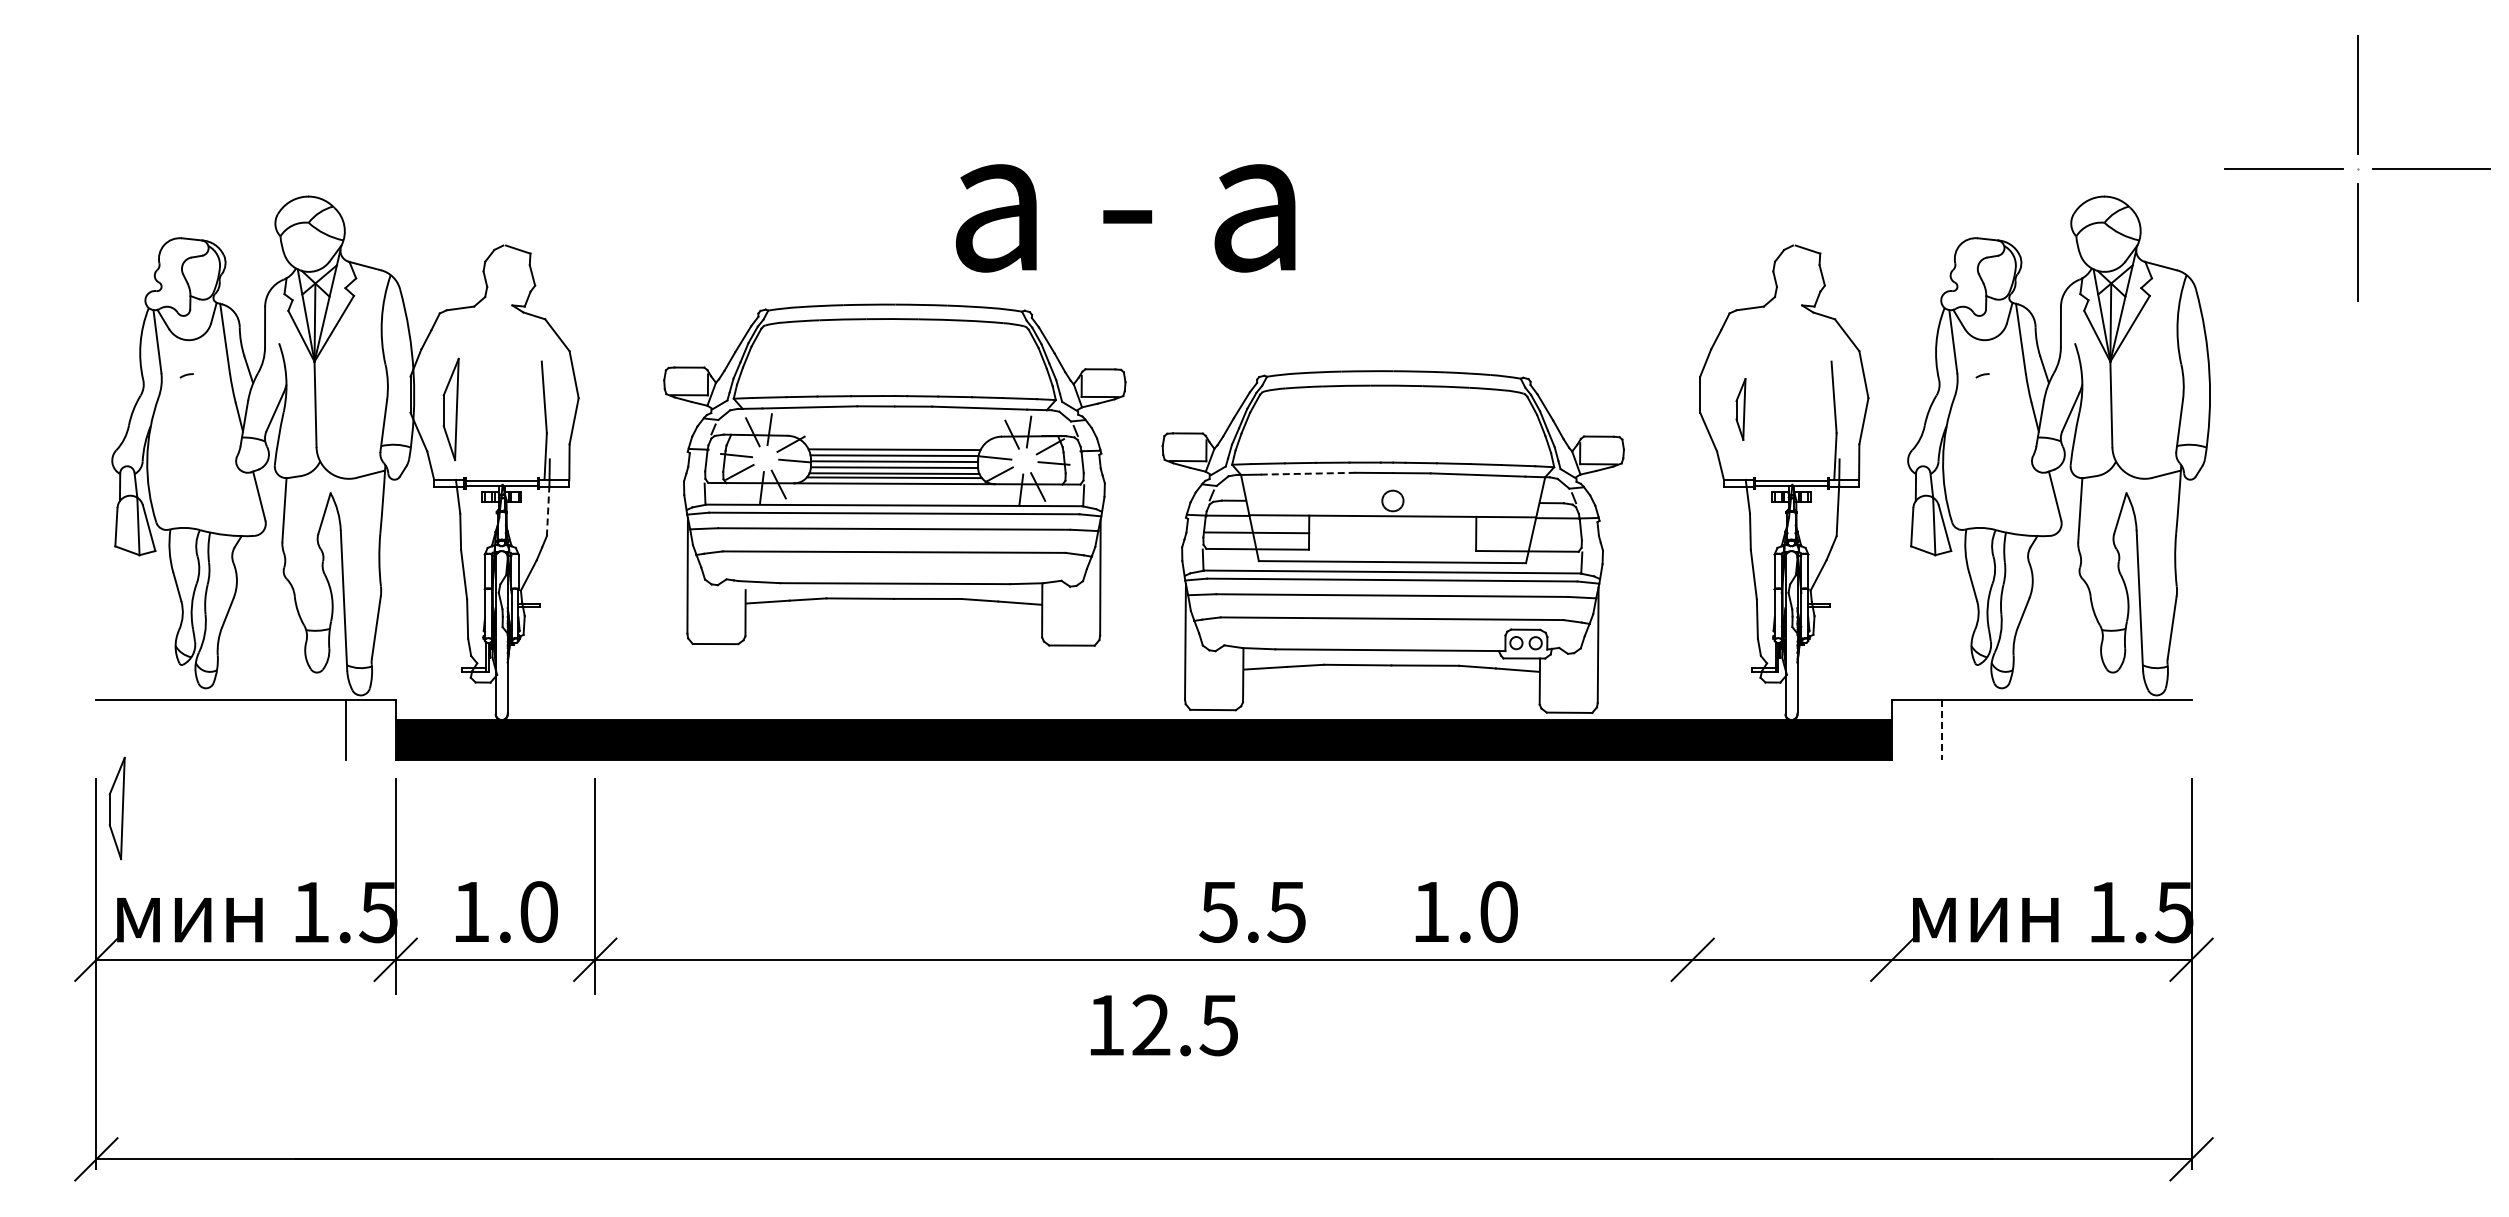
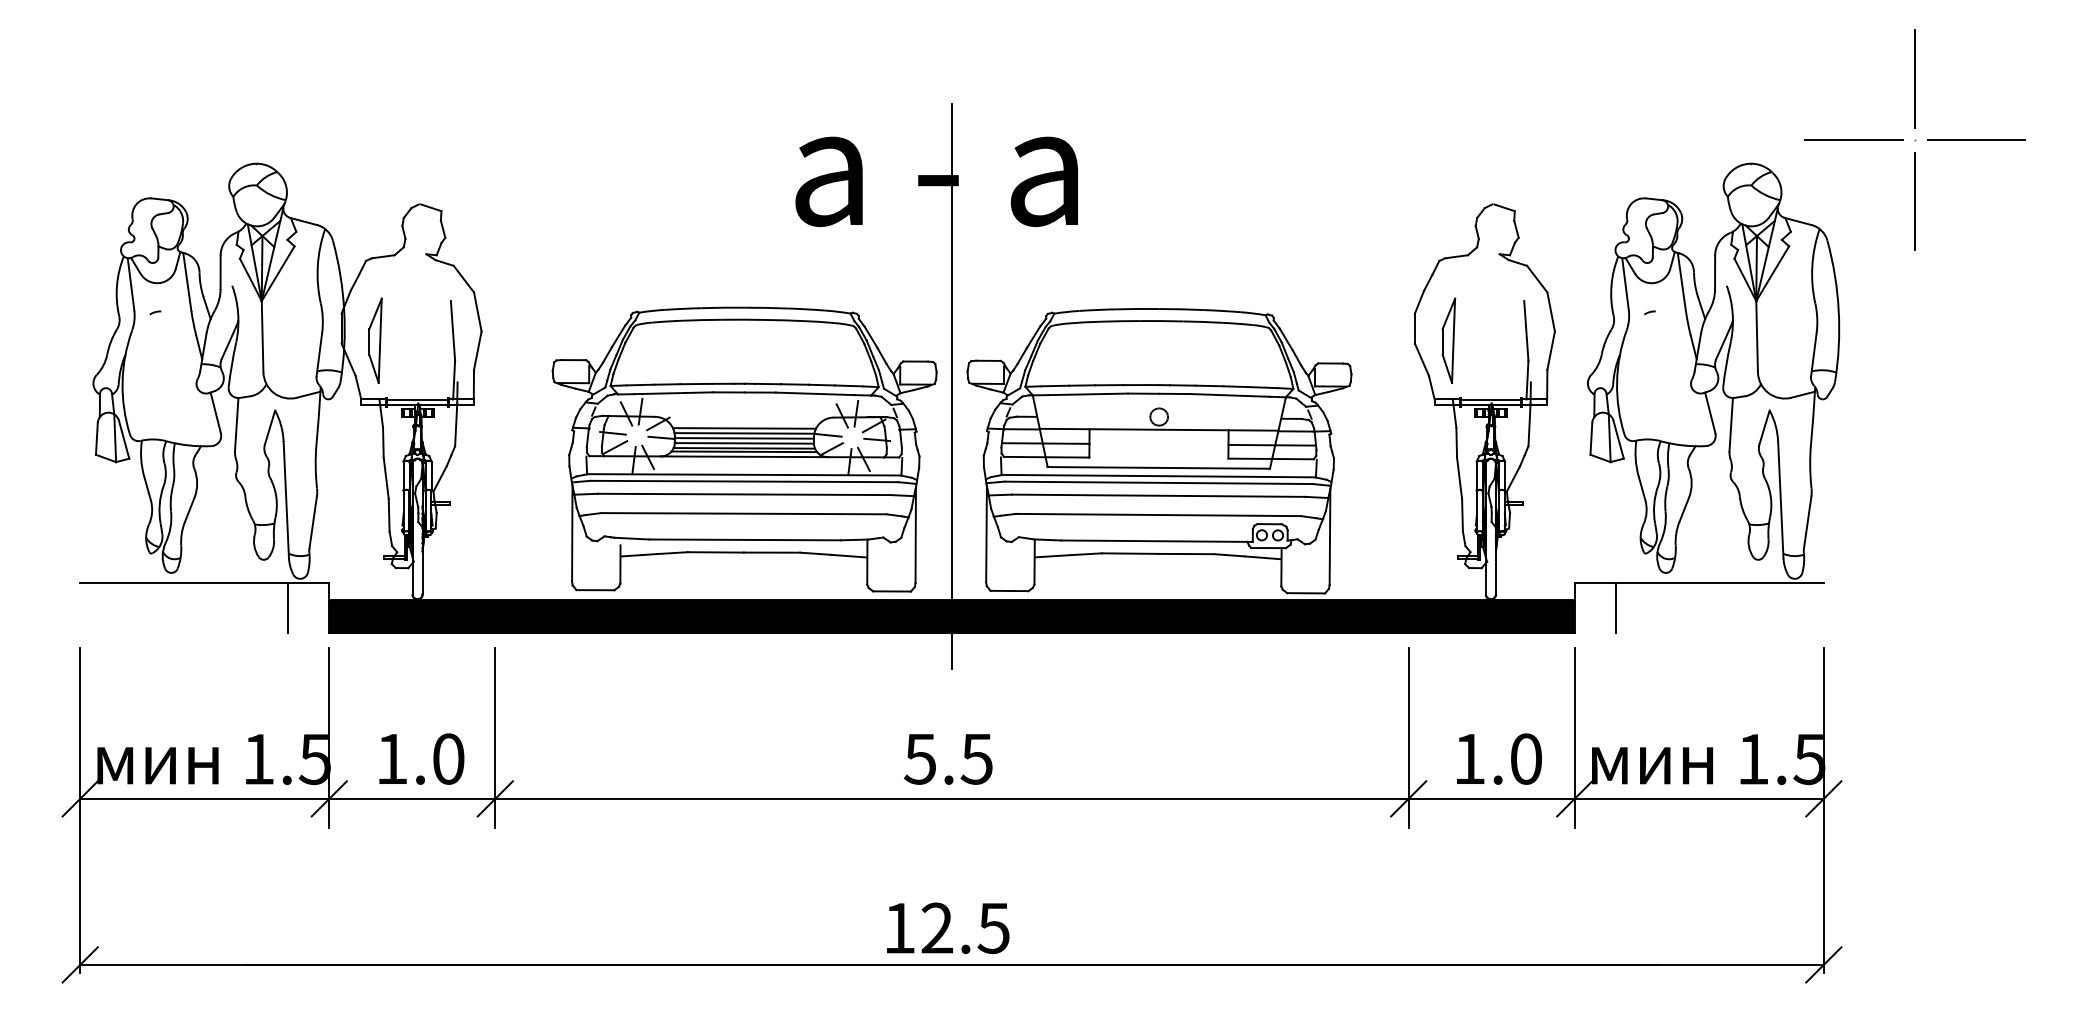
part: (2357, 168) -> (1915, 140), moved
part: (1740, 409) -> (1448, 340), size x1.67
line: (1144, 463) -> (952, 385), added
line: (1308, 473) -> (1088, 394), dashed -> solid
part: (894, 474) -> (744, 449), moved
line: (548, 511) -> (456, 425), dashed -> solid
line: (1528, 534) -> (1272, 444), added
line: (1942, 730) -> (1616, 608), dashed -> solid
part: (116, 808) -> (96, 672), removed
line: (1692, 886) -> (1408, 737), added
line: (1892, 886) -> (1574, 737), added
text: (1466, 911) -> (1499, 758), moved
text: (1252, 912) -> (948, 759), moved
text: (1163, 1025) -> (947, 928), moved

